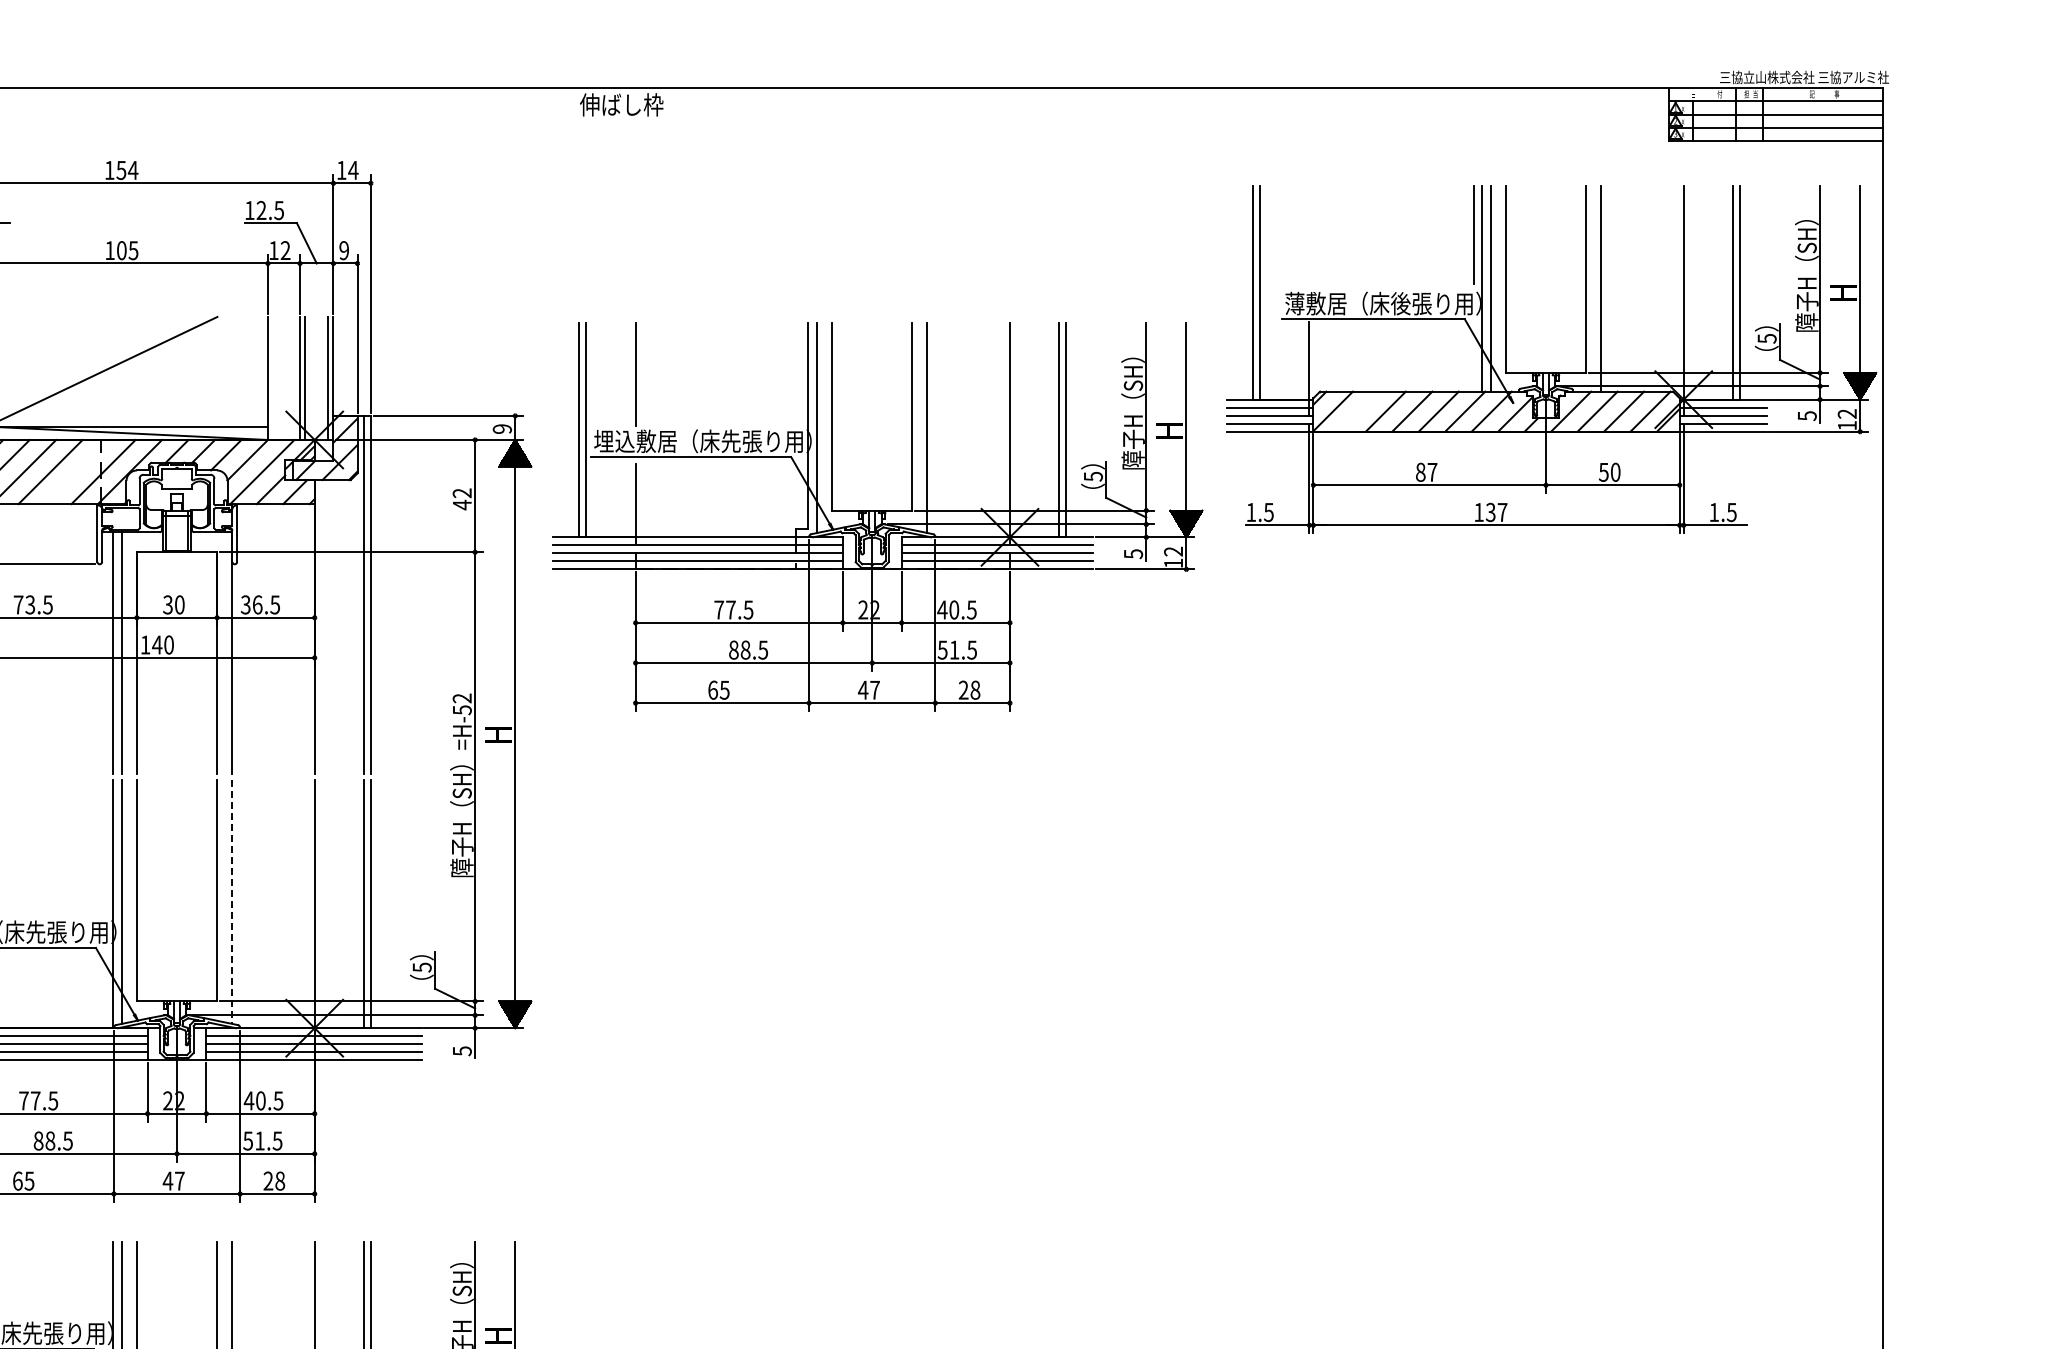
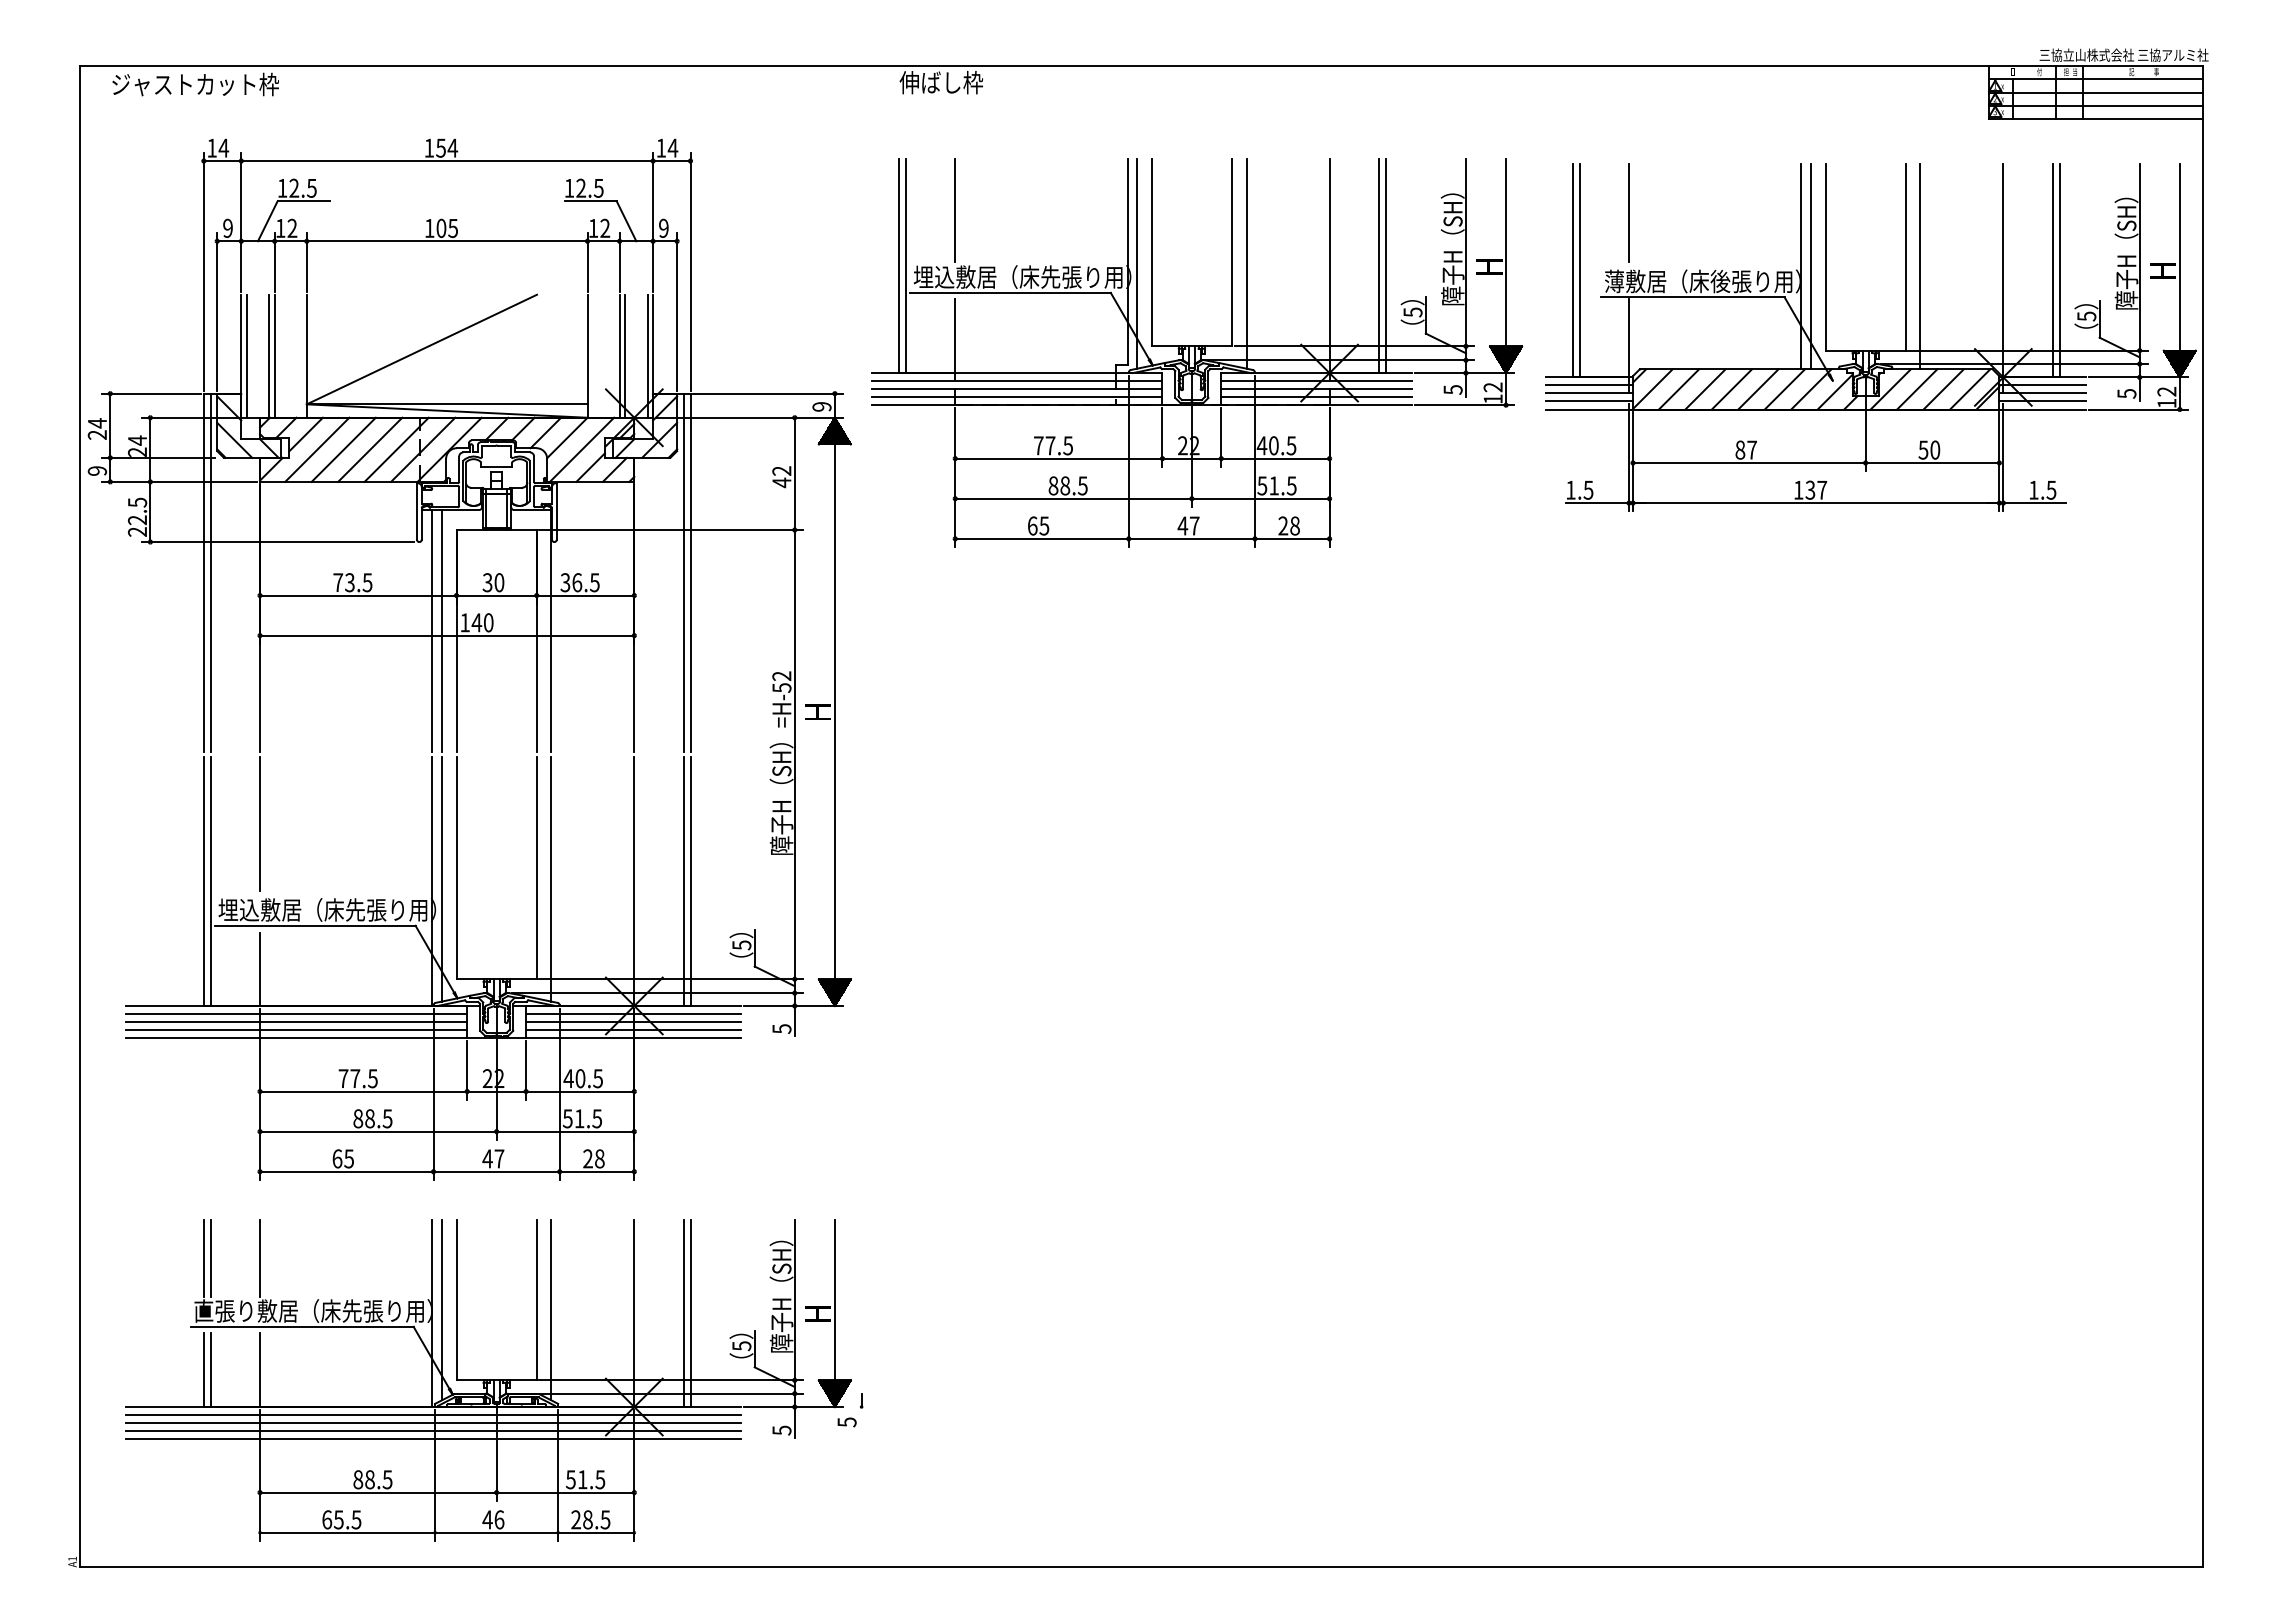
line: (1473, 234) -> (1628, 212), moved
line: (1358, 411) -> (1678, 389), added
line: (76, 471) -> (396, 449), added
part: (877, 516) -> (1197, 352), moved
line: (231, 901) -> (551, 879), dashed -> solid

